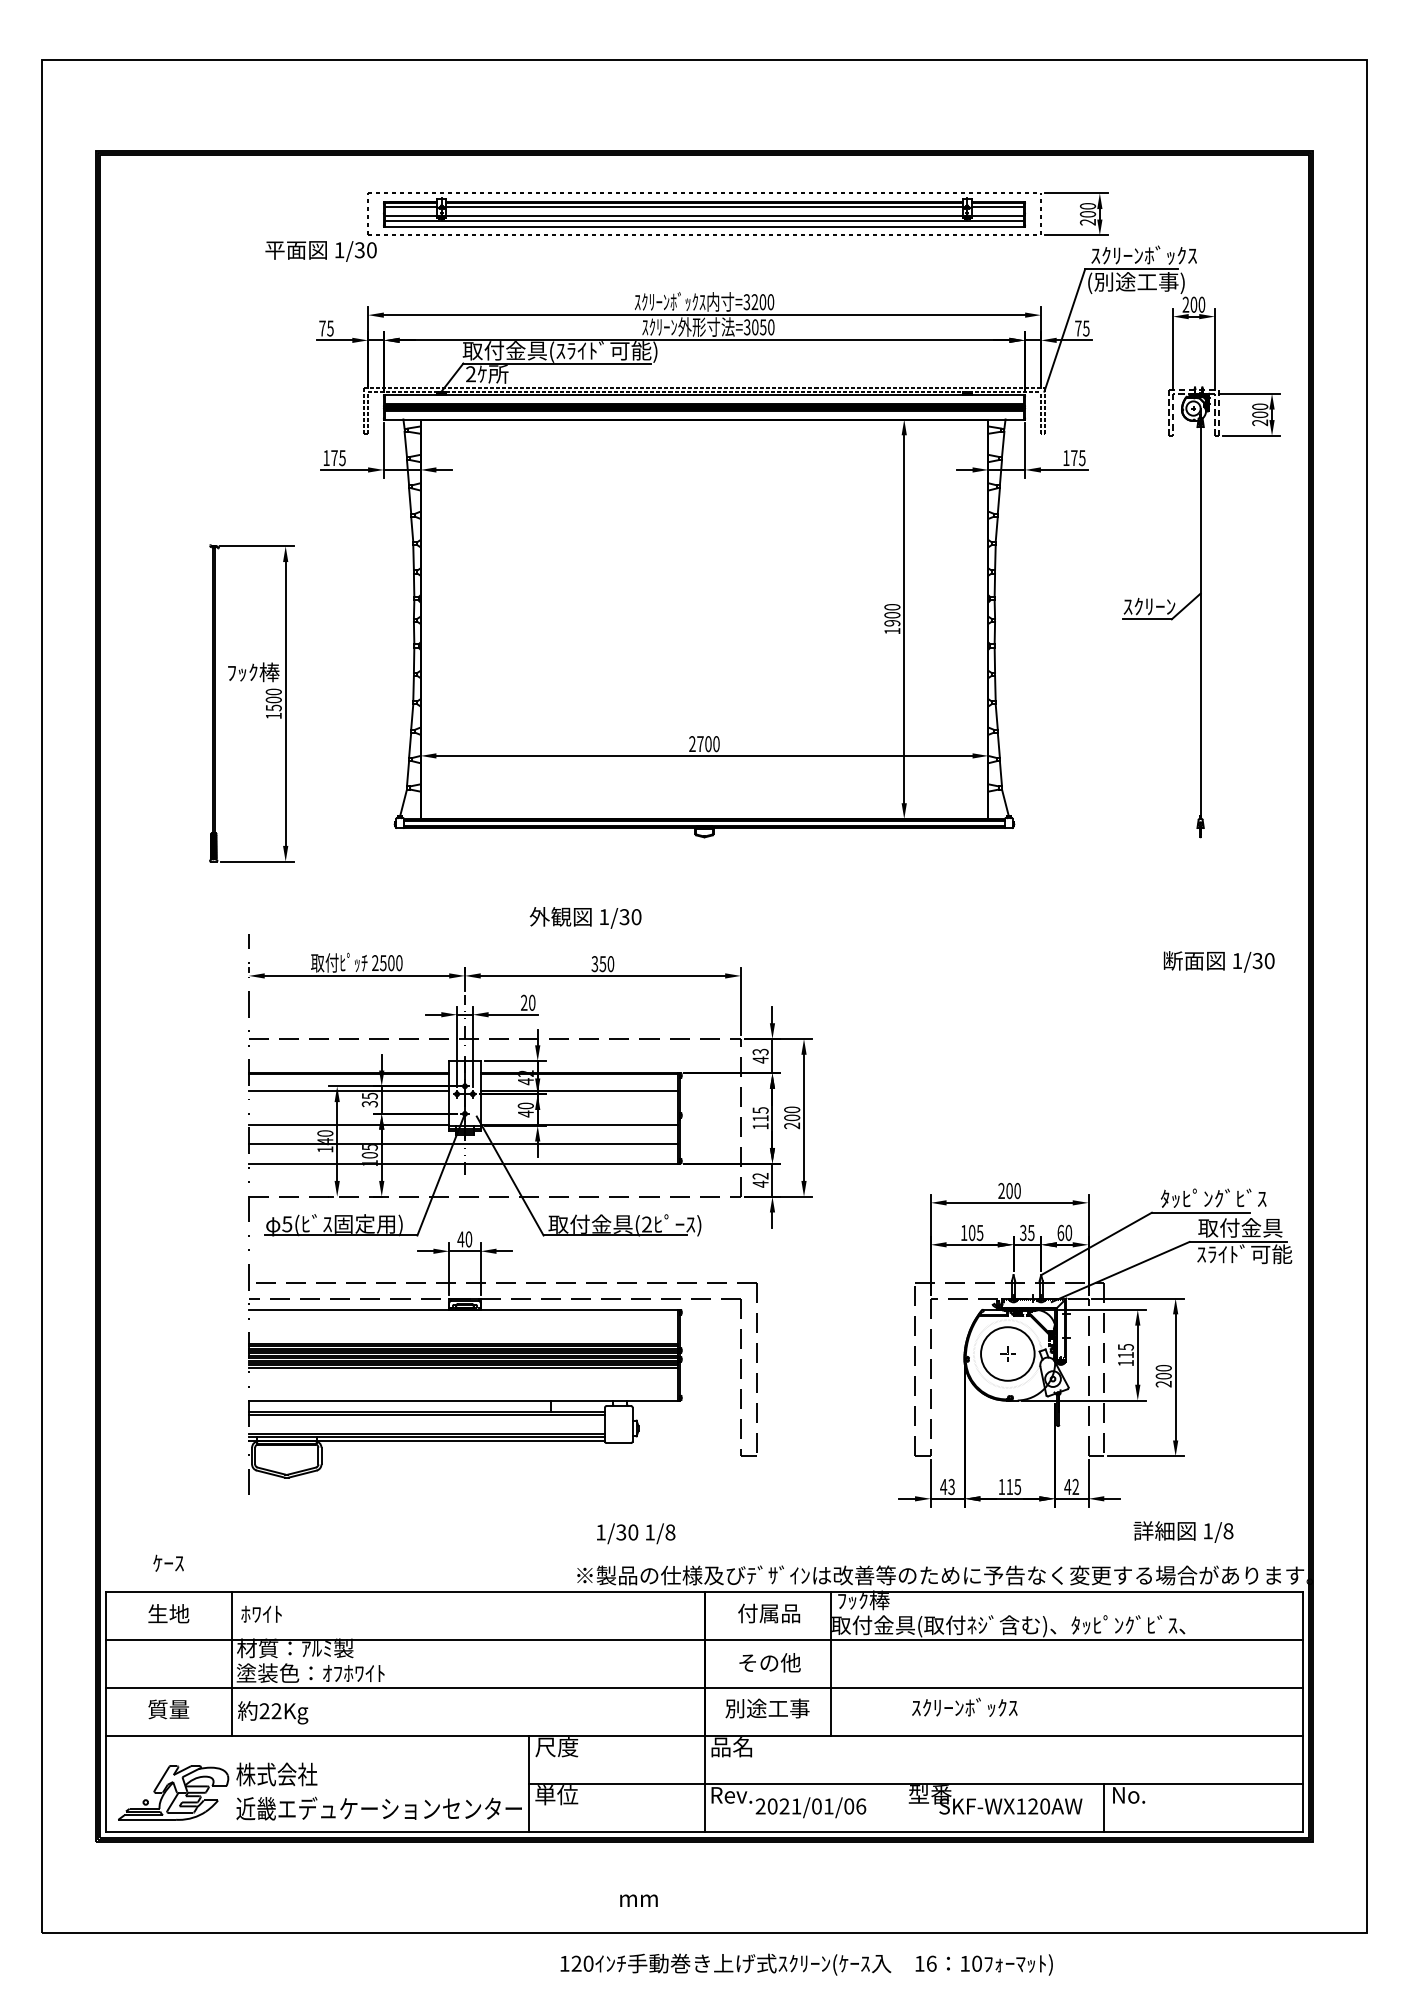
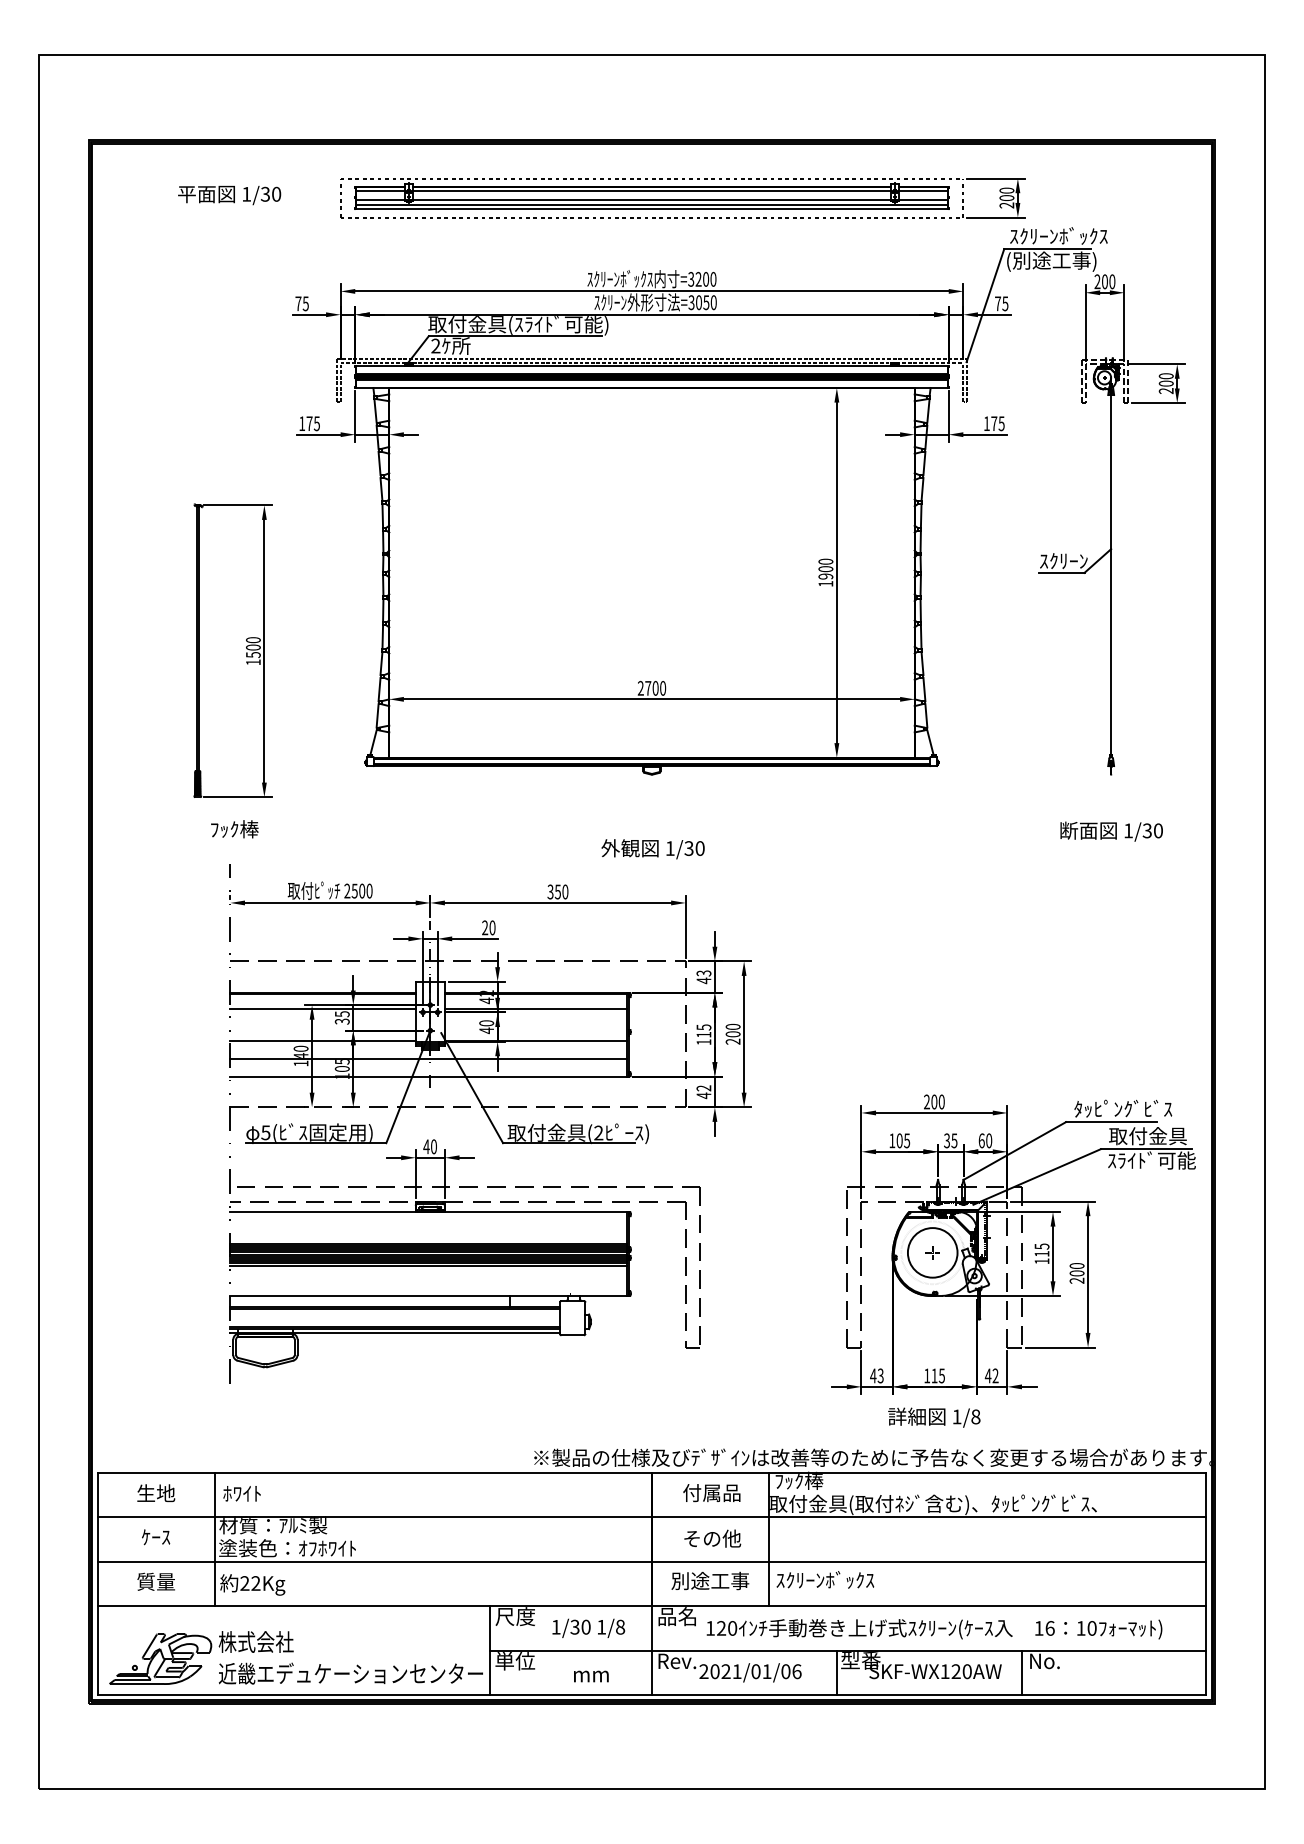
text: (320, 251) -> (229, 195), moved
text: (253, 672) -> (234, 829), moved
text: (585, 917) -> (652, 848), moved
text: (1218, 961) -> (1111, 831), moved
text: (1183, 1531) -> (934, 1417), moved
text: (636, 1533) -> (589, 1628), moved
text: (168, 1562) -> (155, 1536), moved
text: (964, 1706) -> (825, 1579), moved
line: (904, 1807) -> (837, 1672), added
text: (638, 1900) -> (590, 1676), moved
text: (806, 1964) -> (934, 1629), moved

